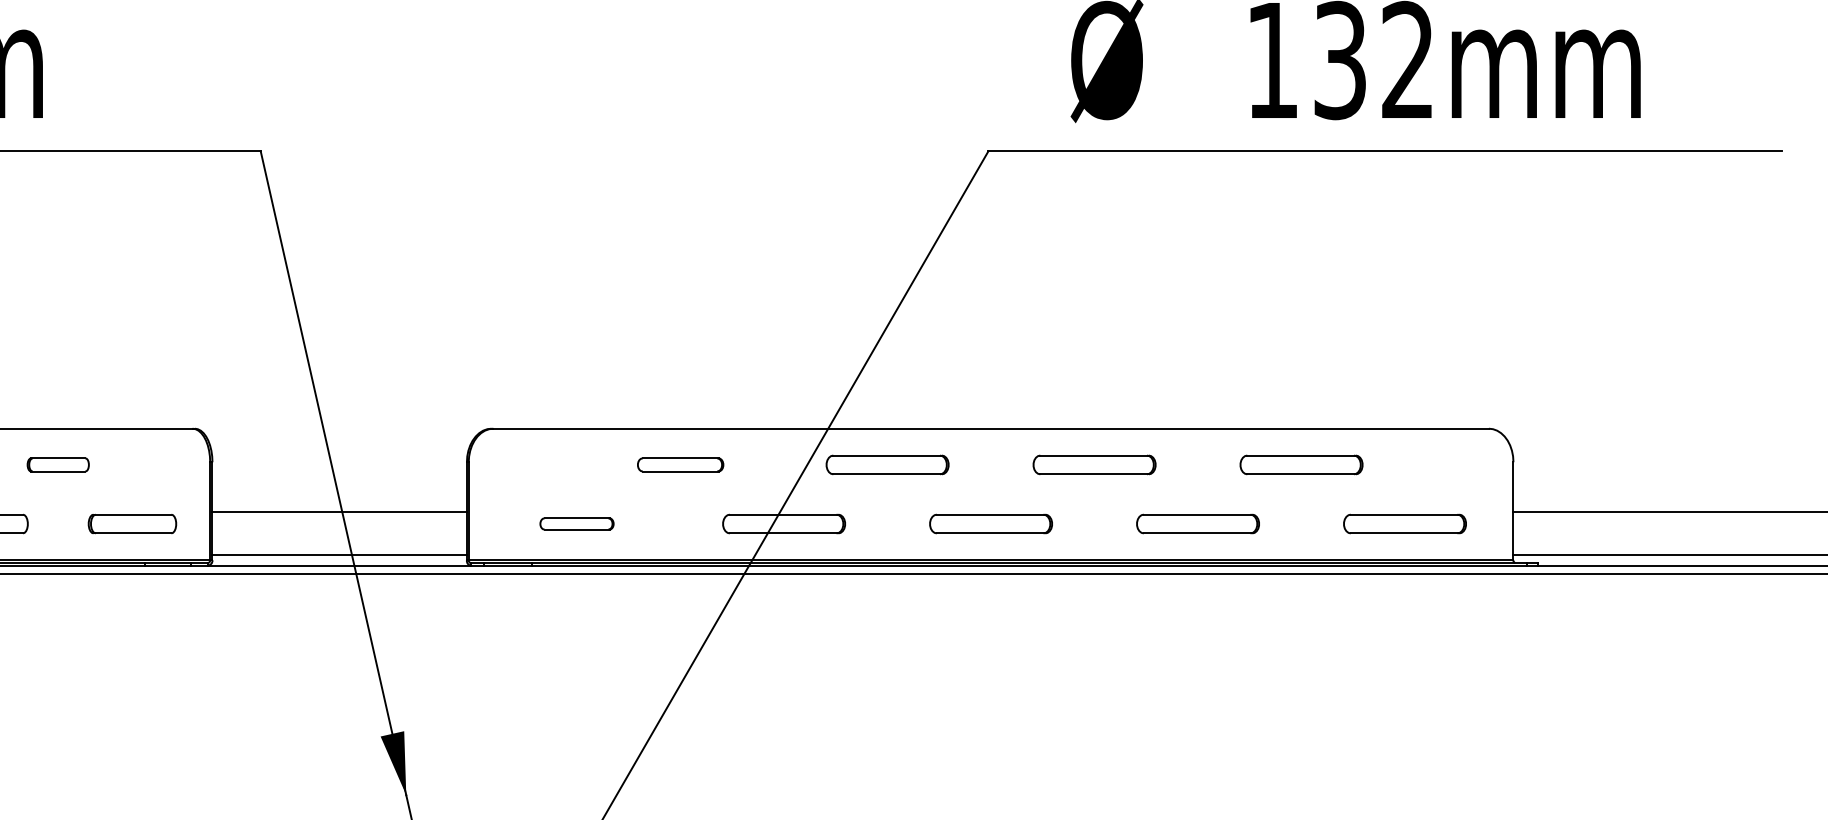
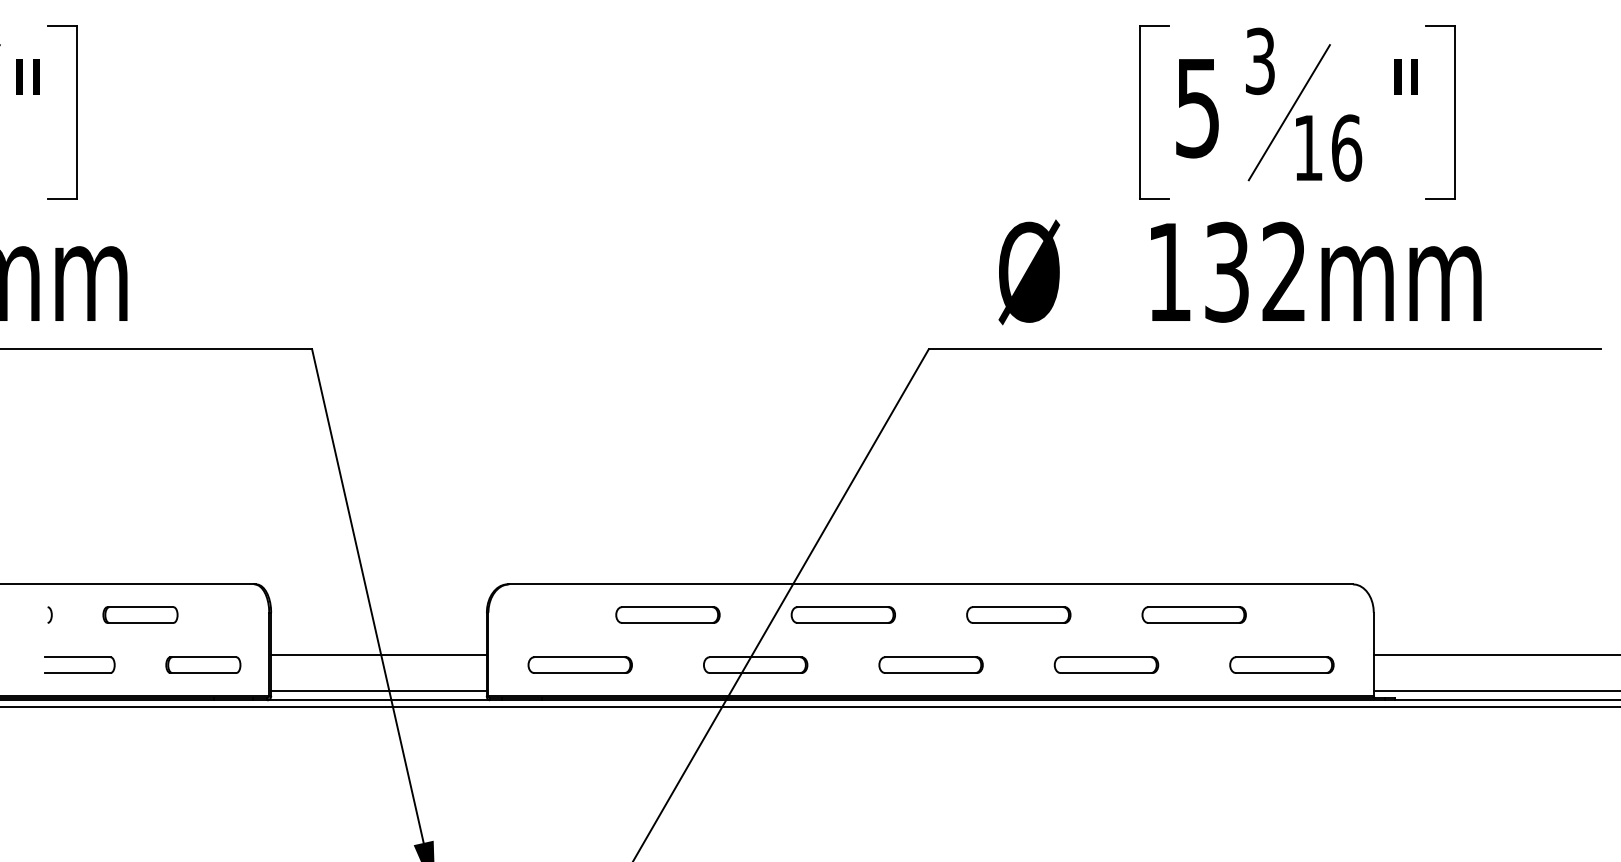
part: (58, 464) -> (140, 614), size x1.43
part: (680, 464) -> (667, 614), size x1.43
part: (576, 523) -> (579, 664), size x1.67

